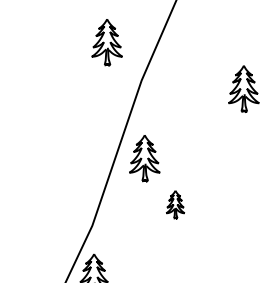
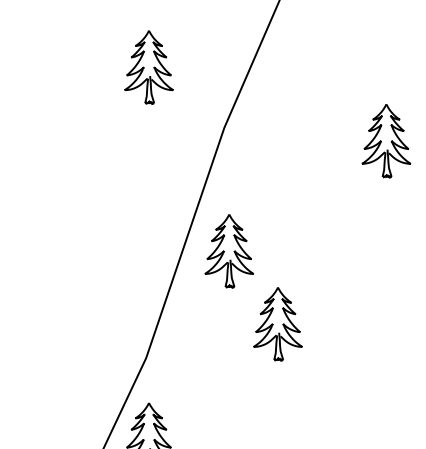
part: (106, 42) -> (148, 67), moved
part: (175, 204) -> (277, 324), size x1.67

